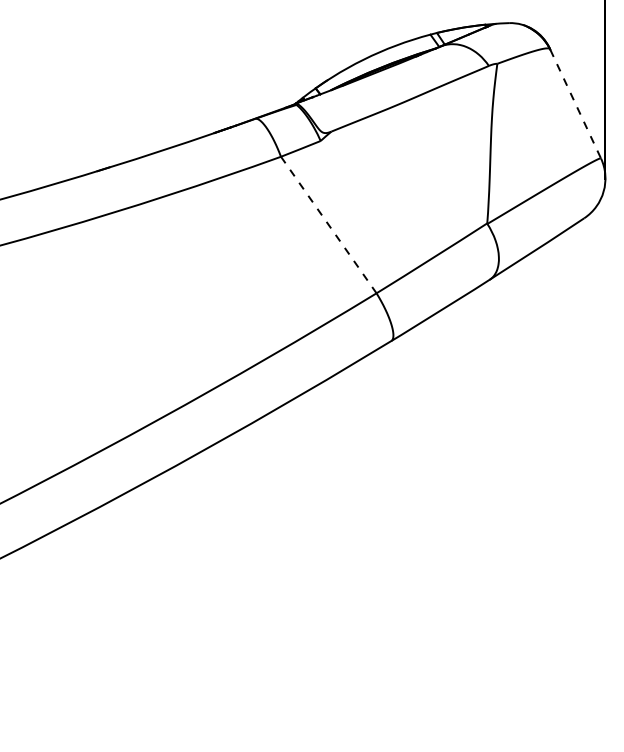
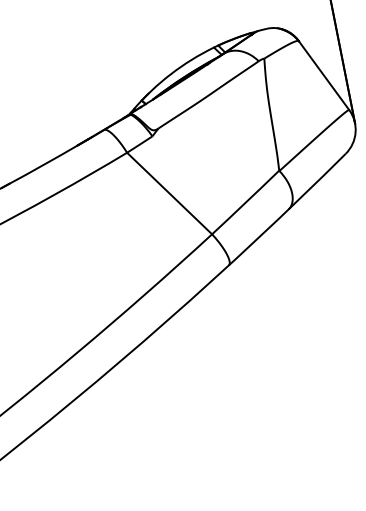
line: (575, 104) -> (324, 76), dashed -> solid
line: (329, 225) -> (170, 193), dashed -> solid

